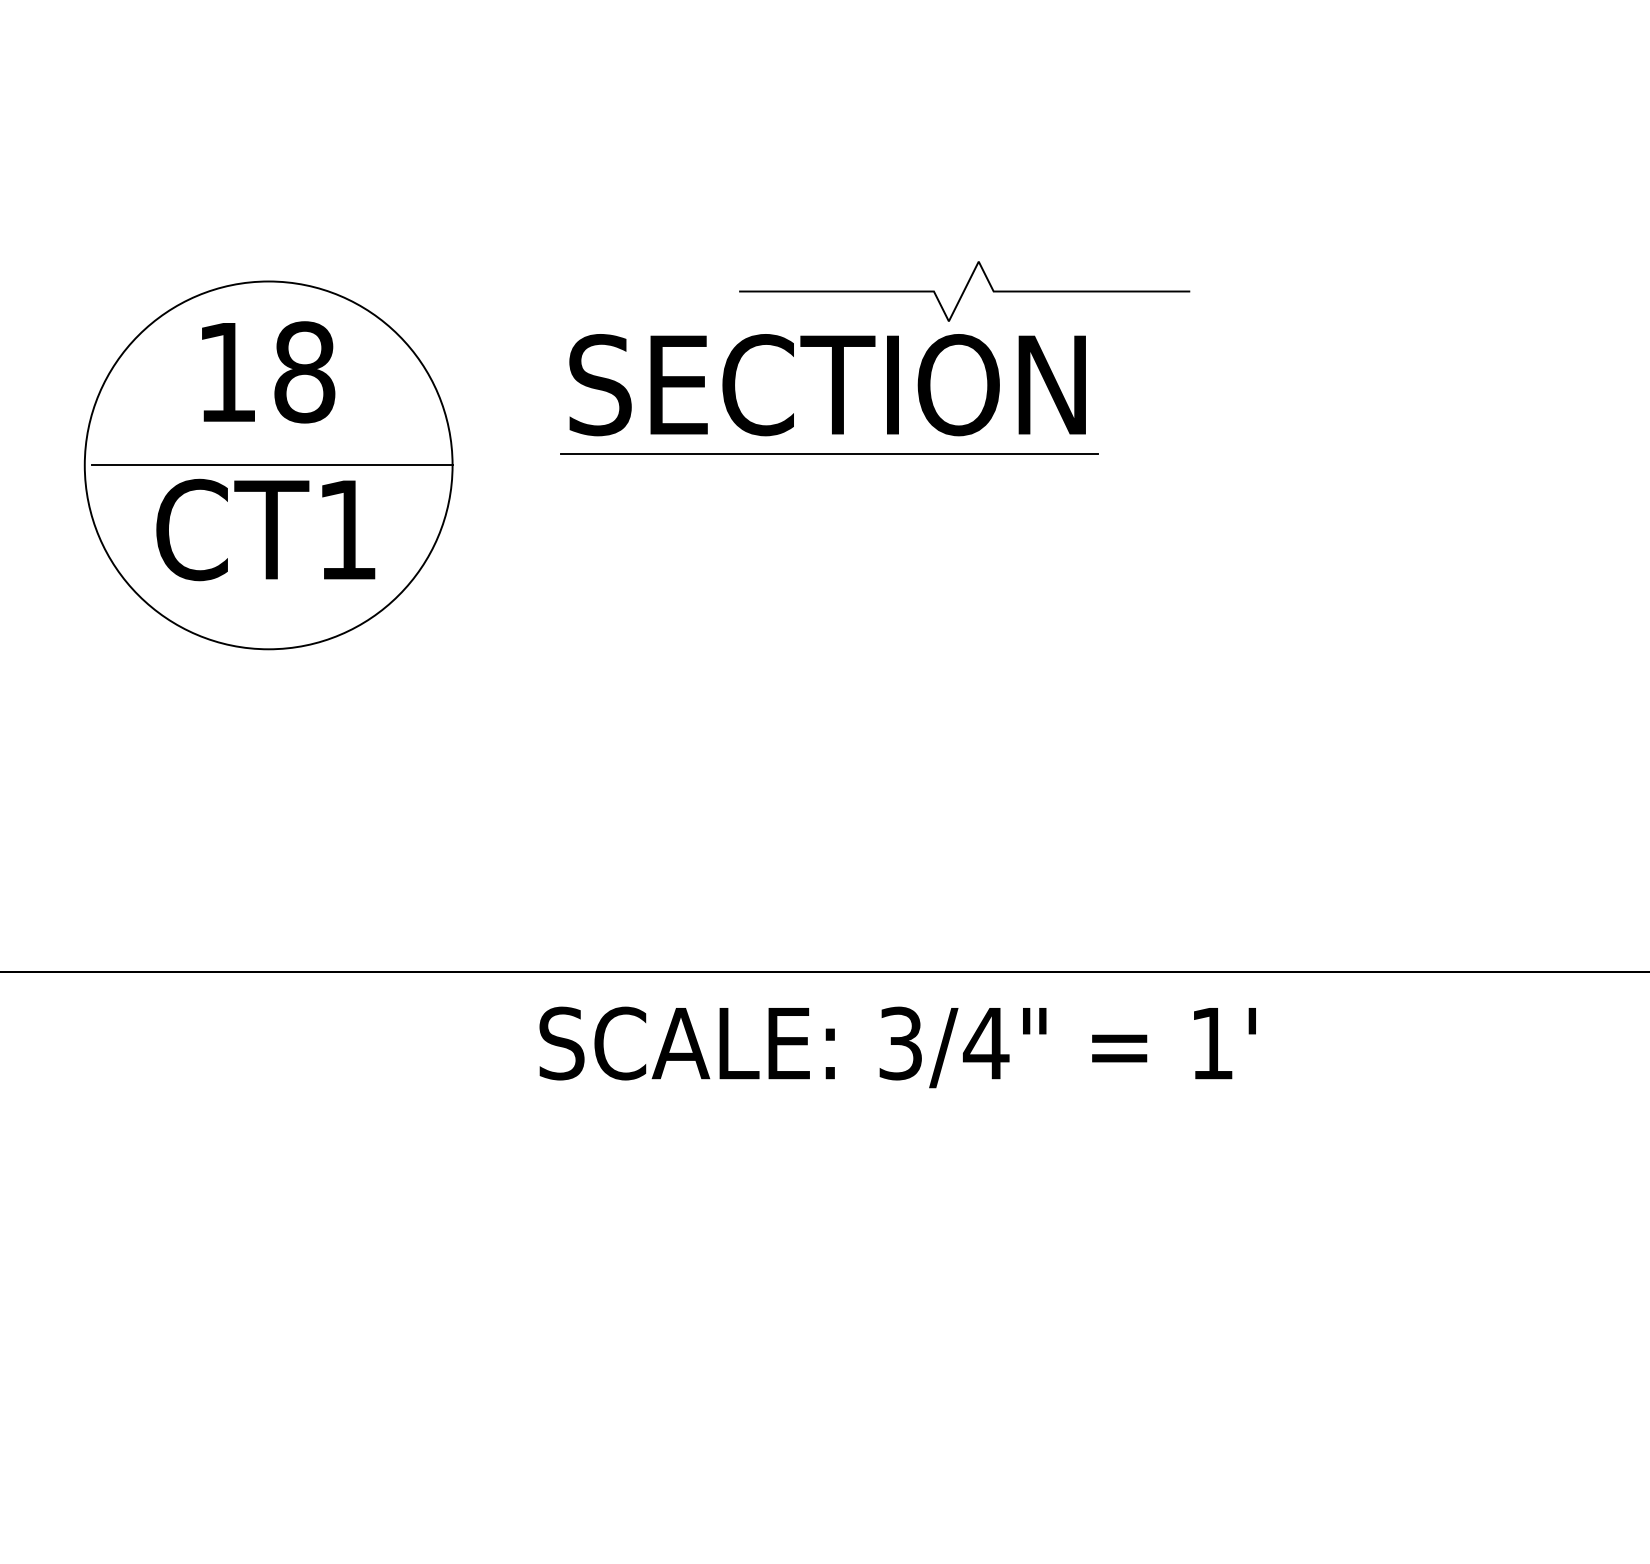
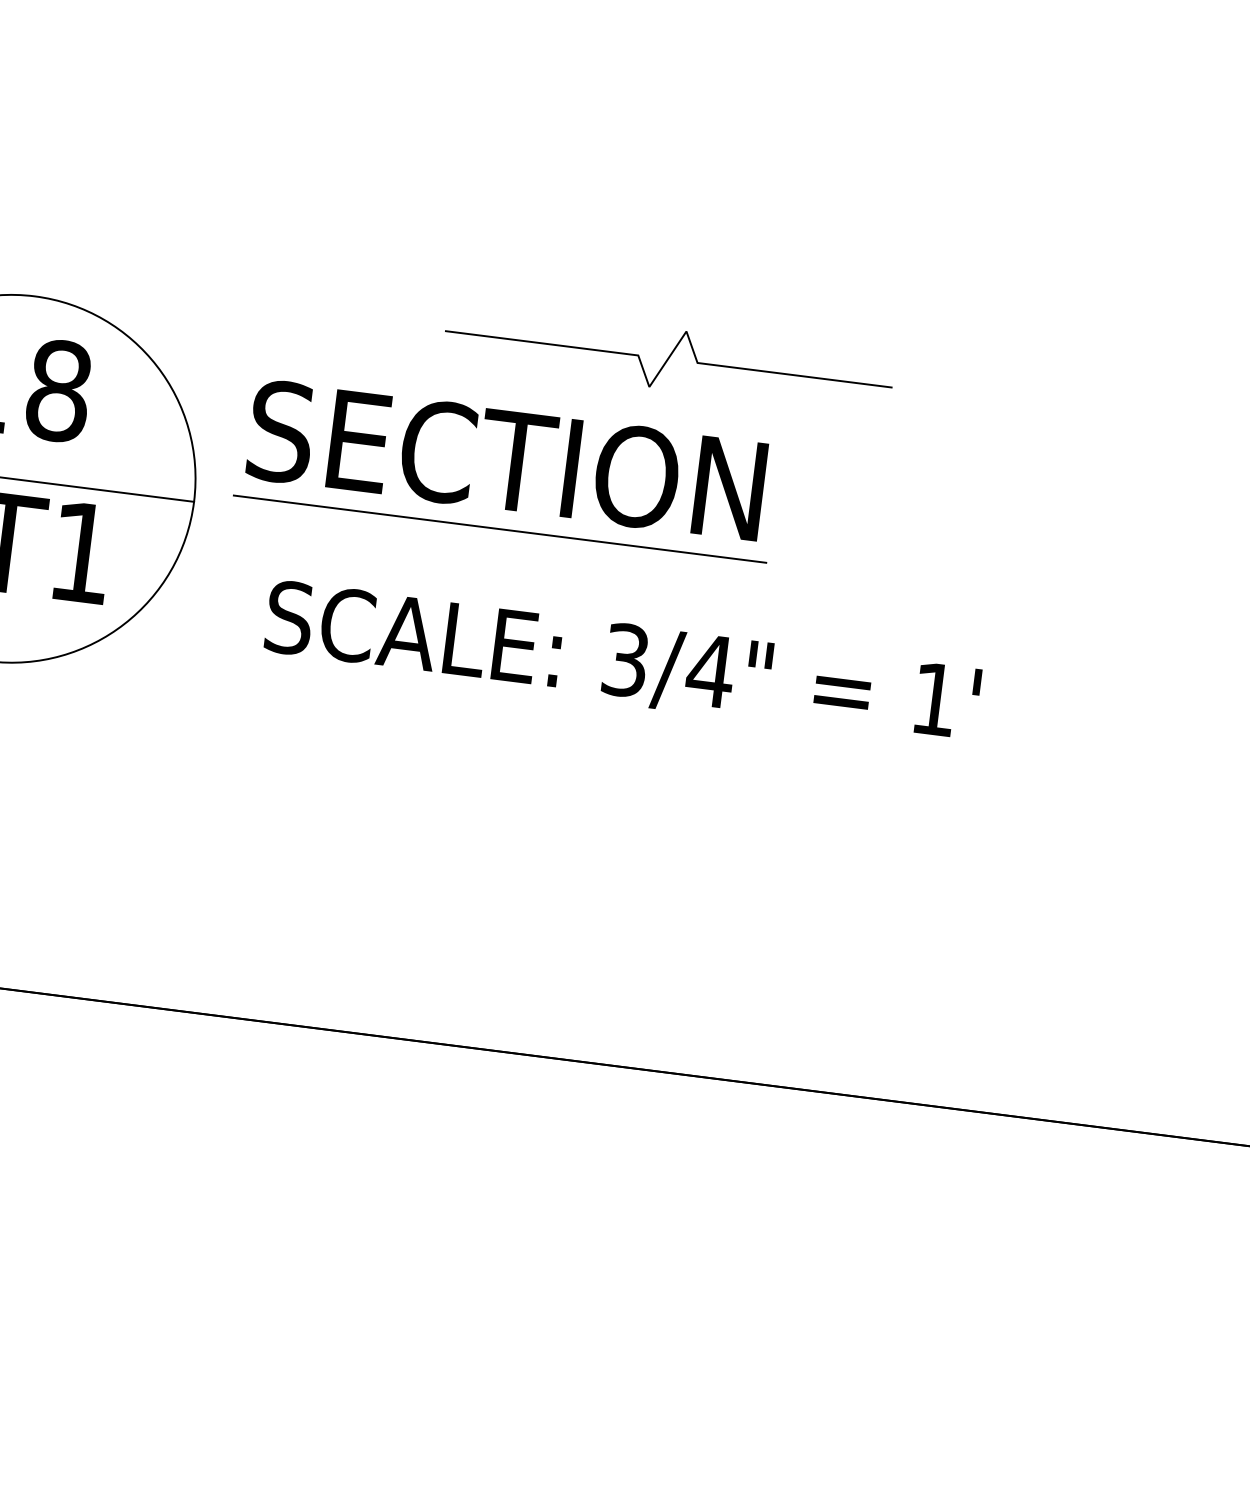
curve: (964, 291) -> (668, 359), moved
part: (829, 394) -> (507, 469), moved
text: (897, 1047) -> (622, 663), moved

